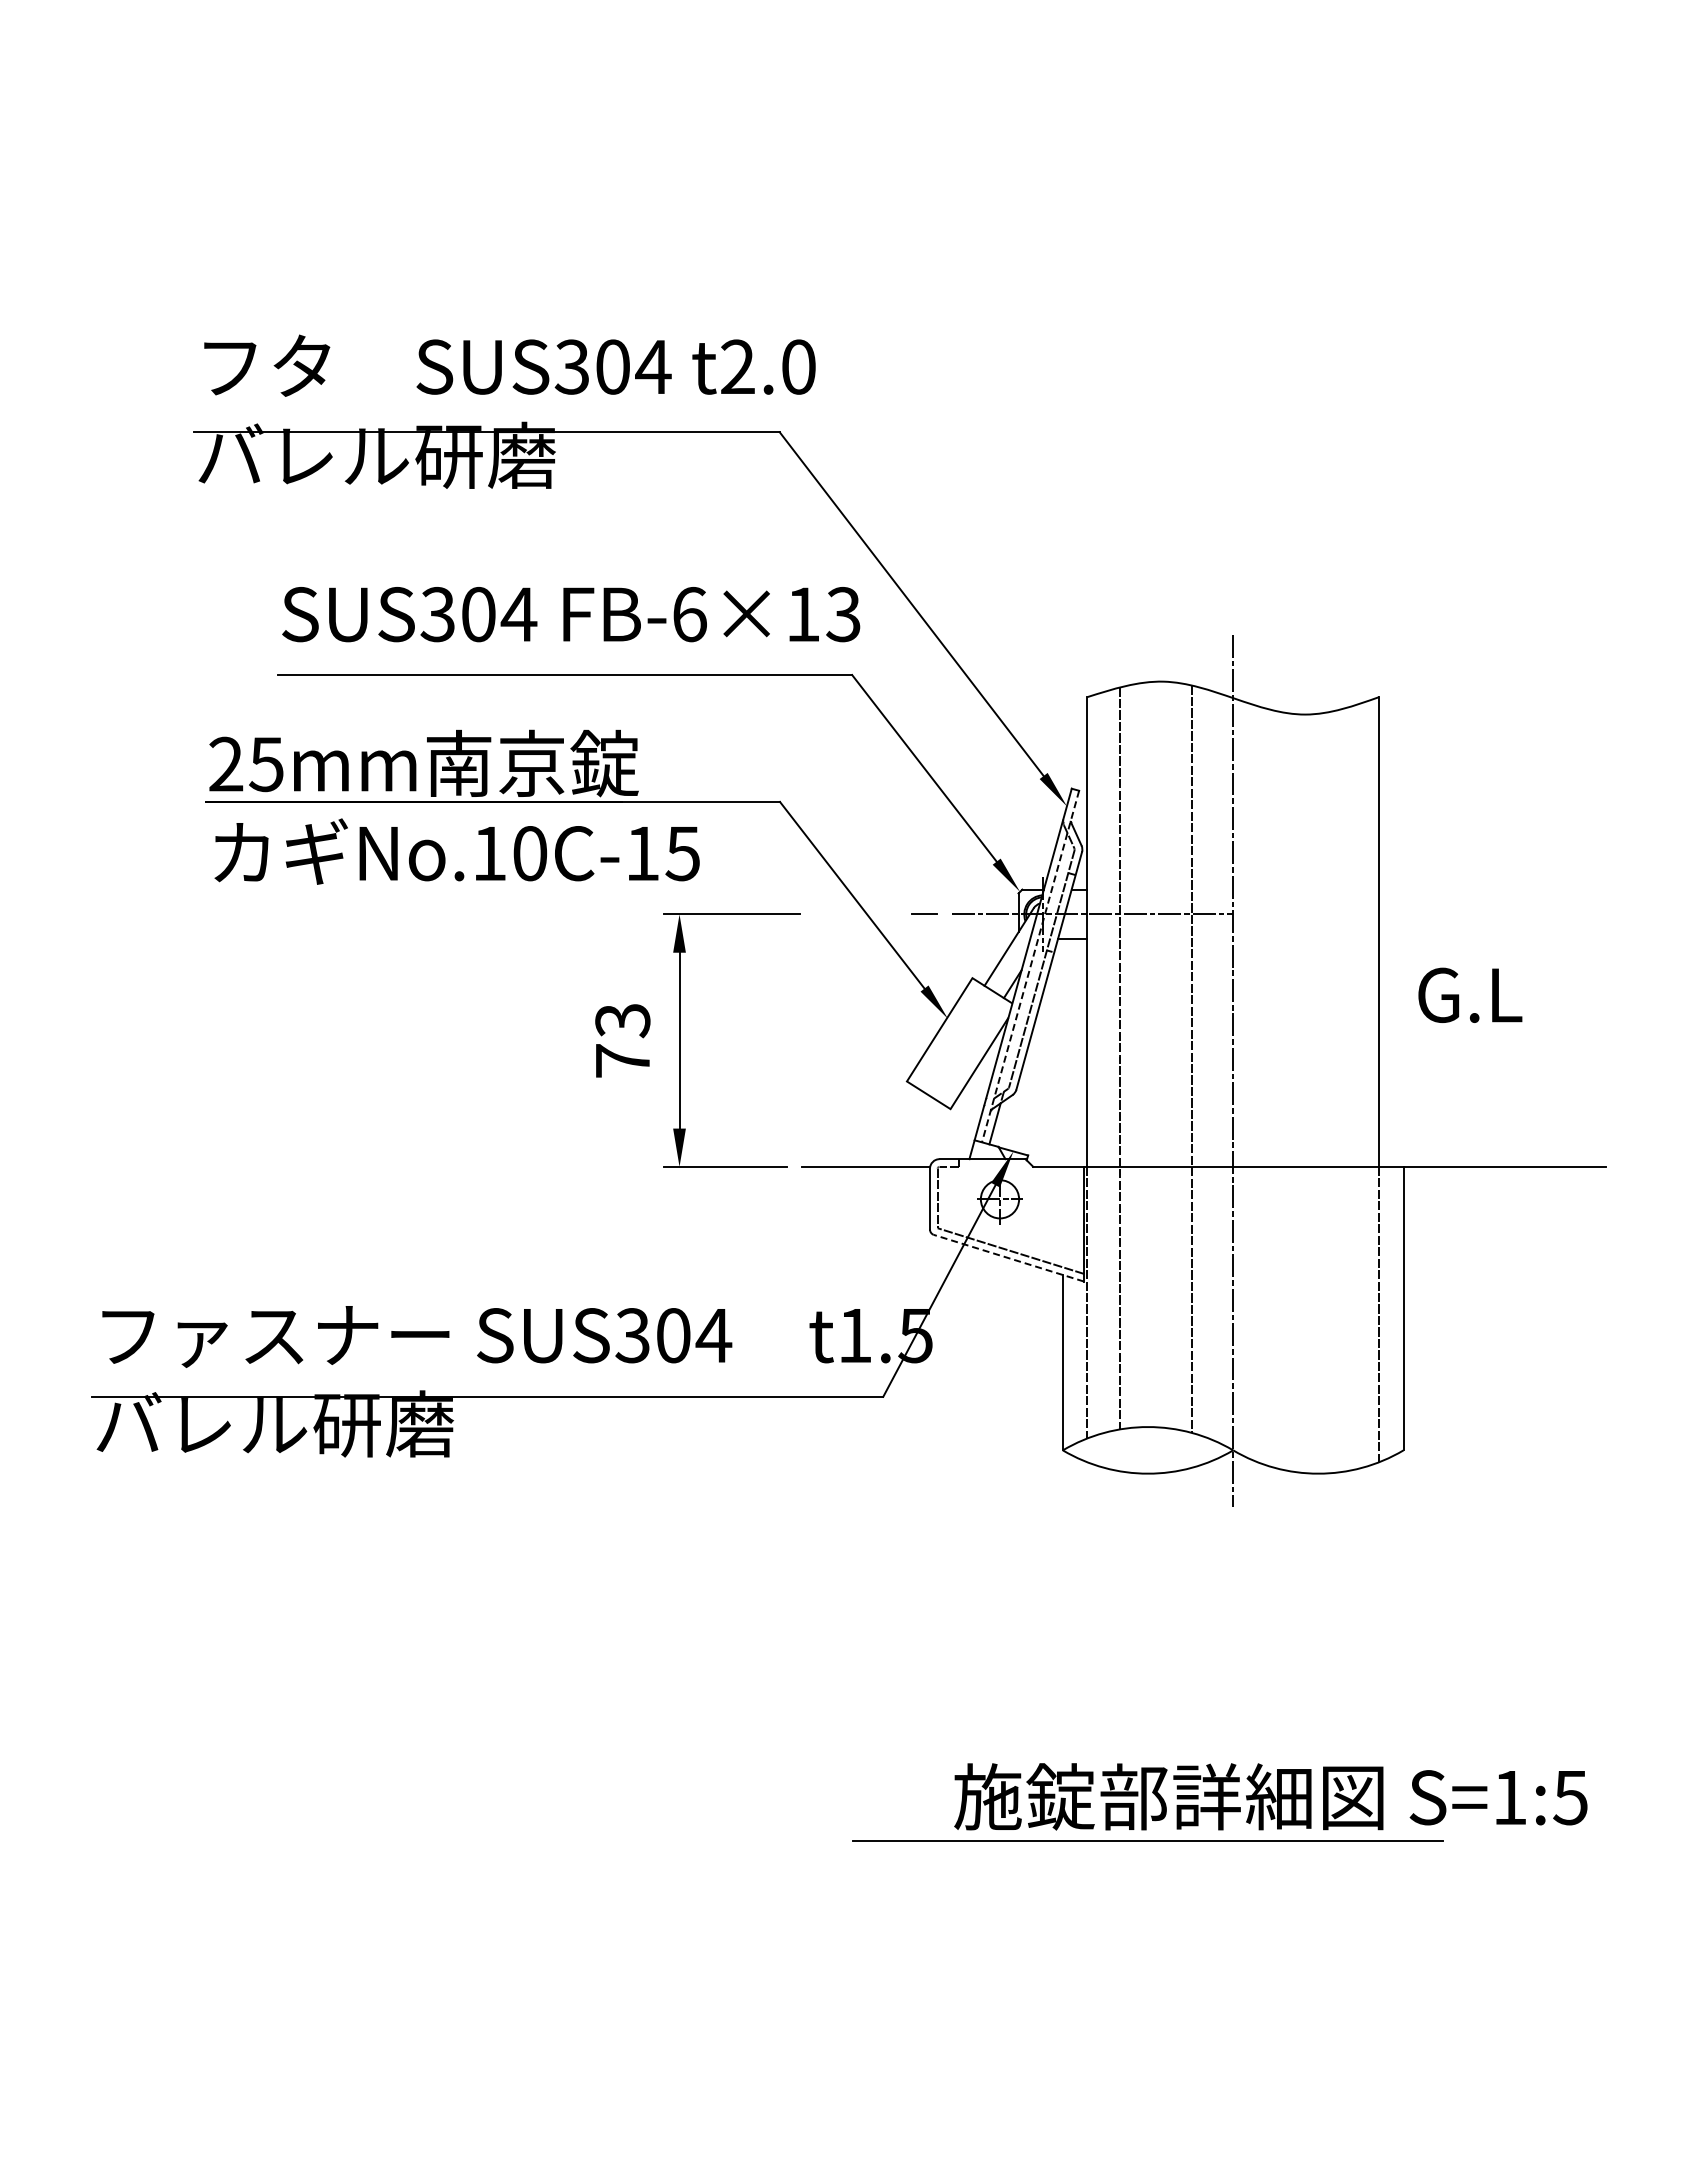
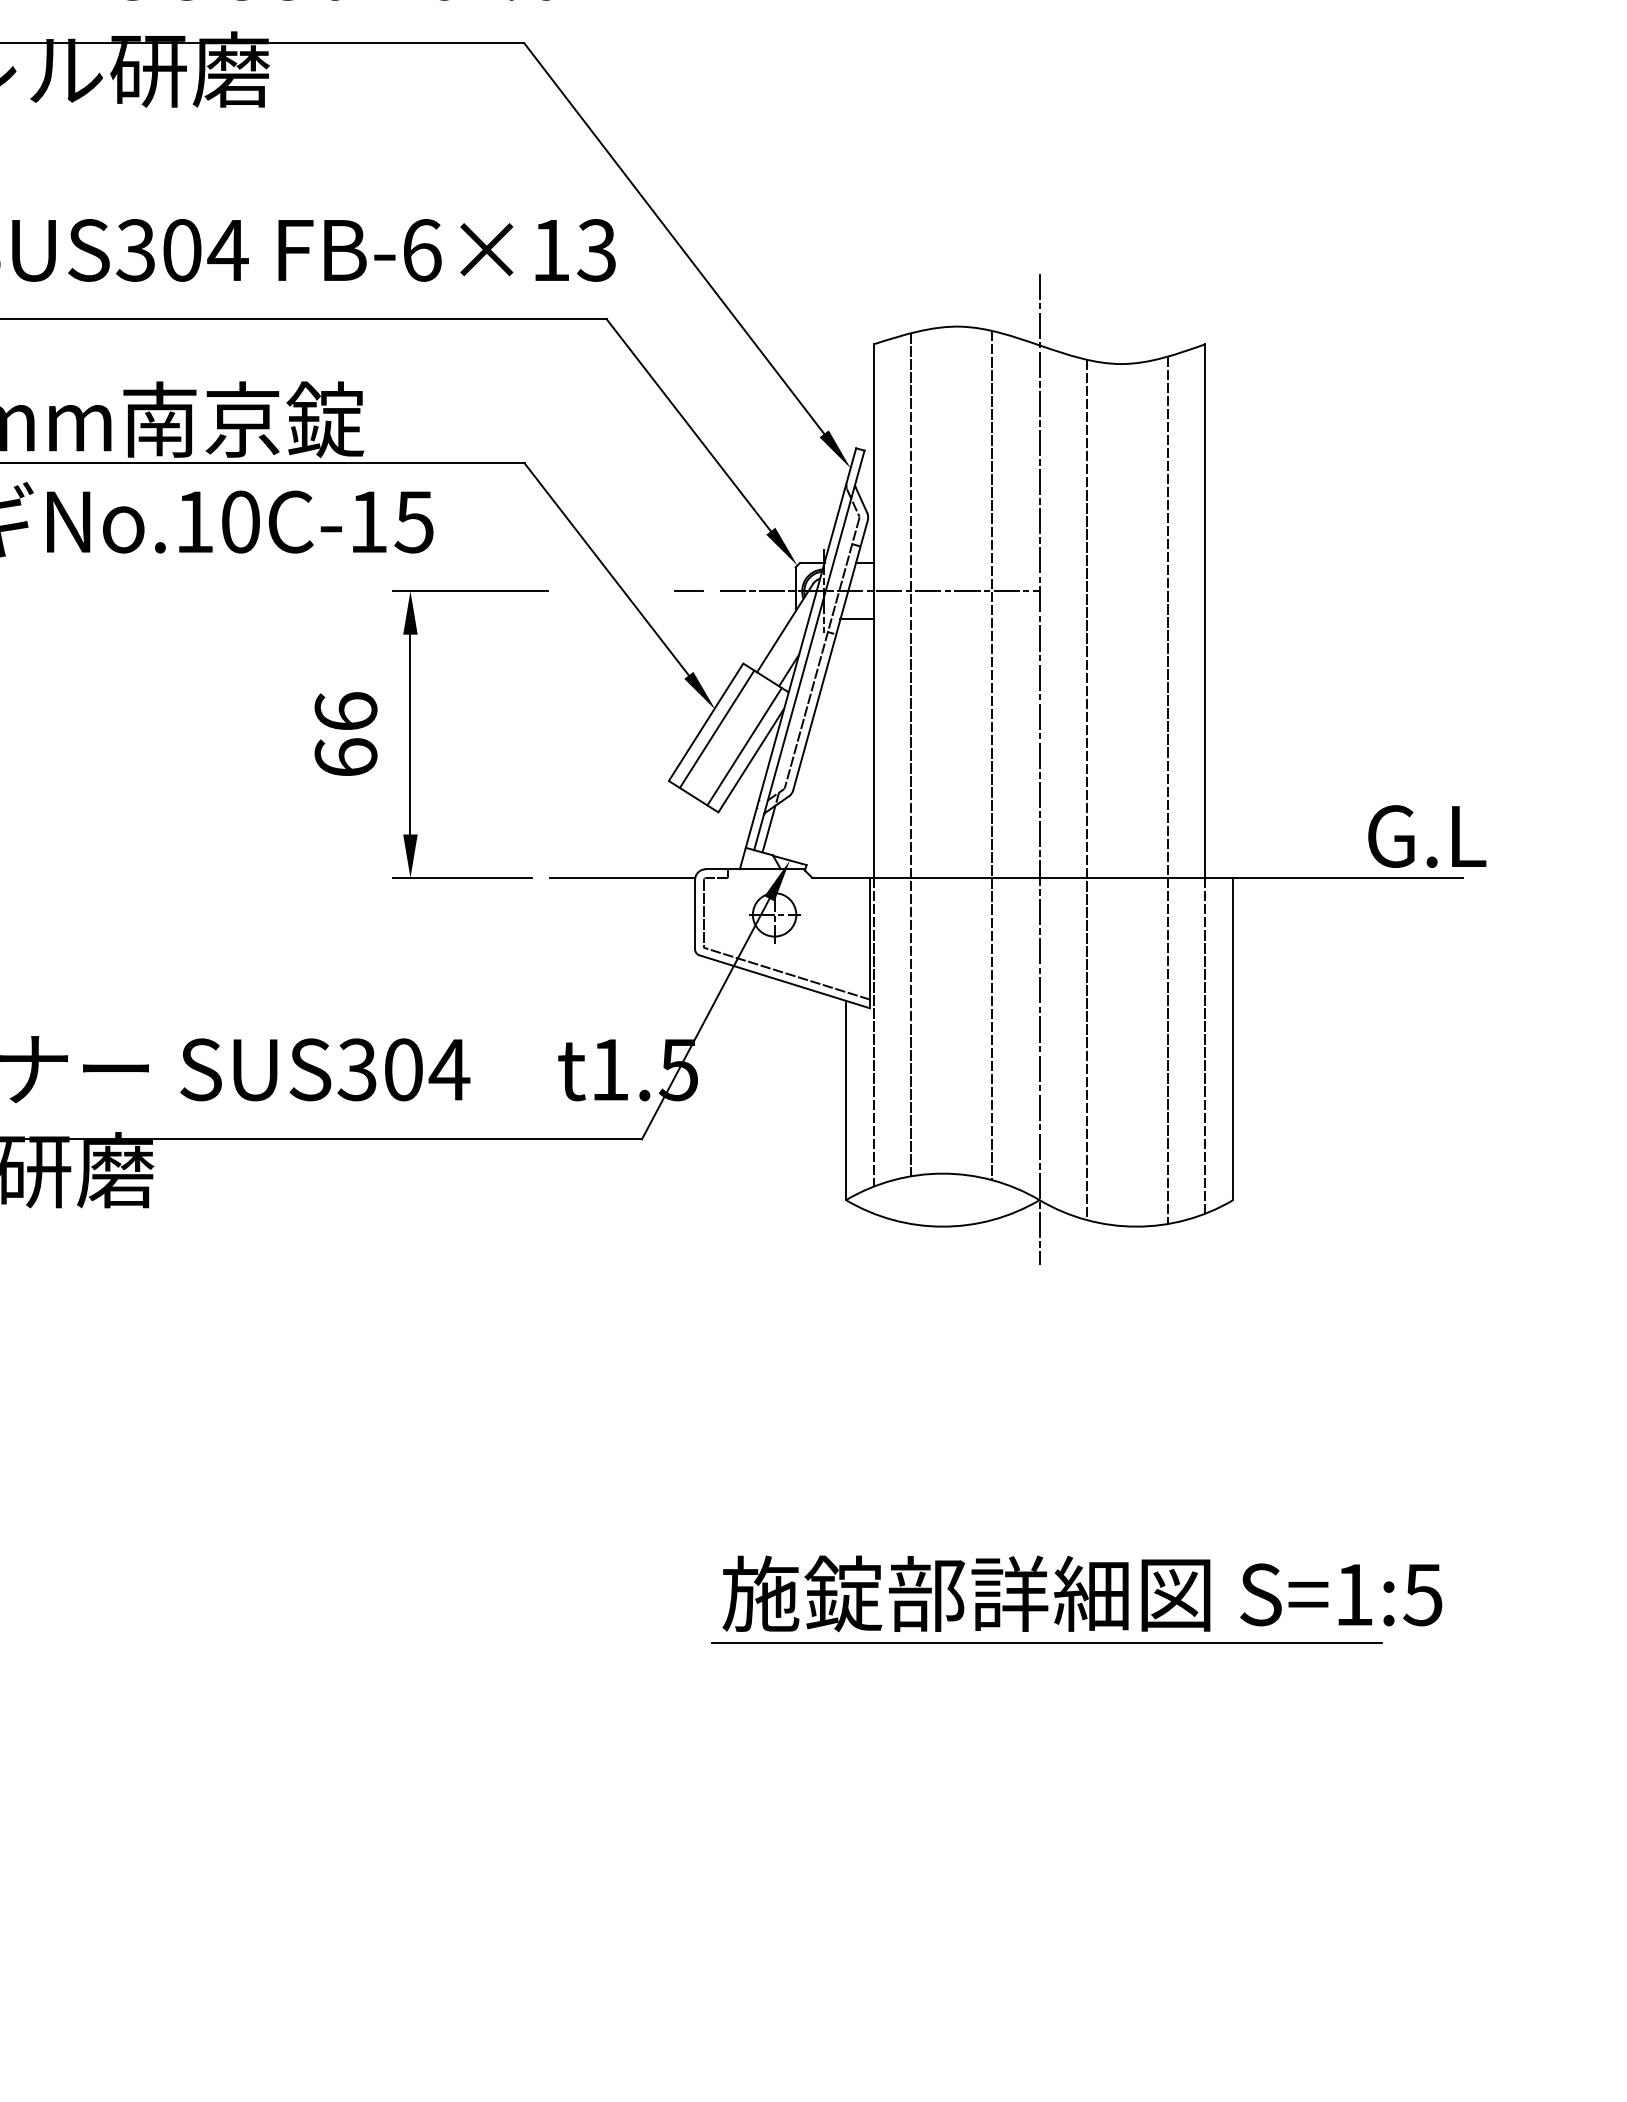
line: (1030, 967) -> (809, 651), dashed -> solid
text: (1470, 994) -> (1427, 835), moved
line: (949, 1035) -> (717, 728), added
text: (622, 1040) -> (345, 734), 73 -> 66
line: (973, 1050) -> (744, 745), added
line: (1274, 1088) -> (1086, 788), added
line: (1346, 1089) -> (1168, 790), added
line: (1008, 1258) -> (784, 982), dashed -> solid
line: (1147, 1840) -> (1046, 1643), moved

